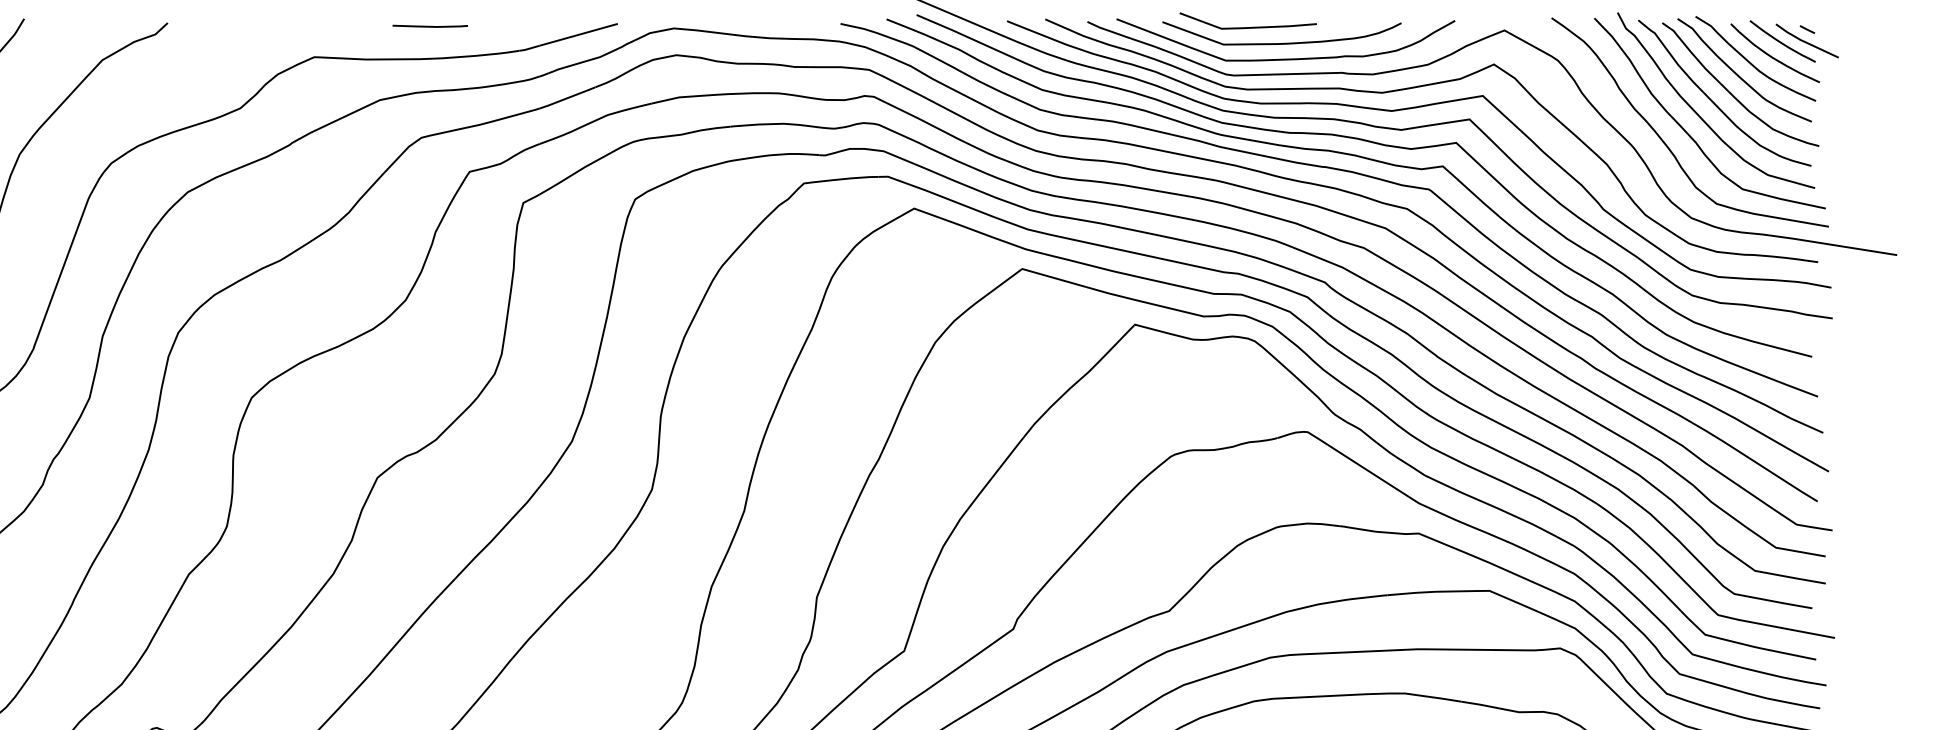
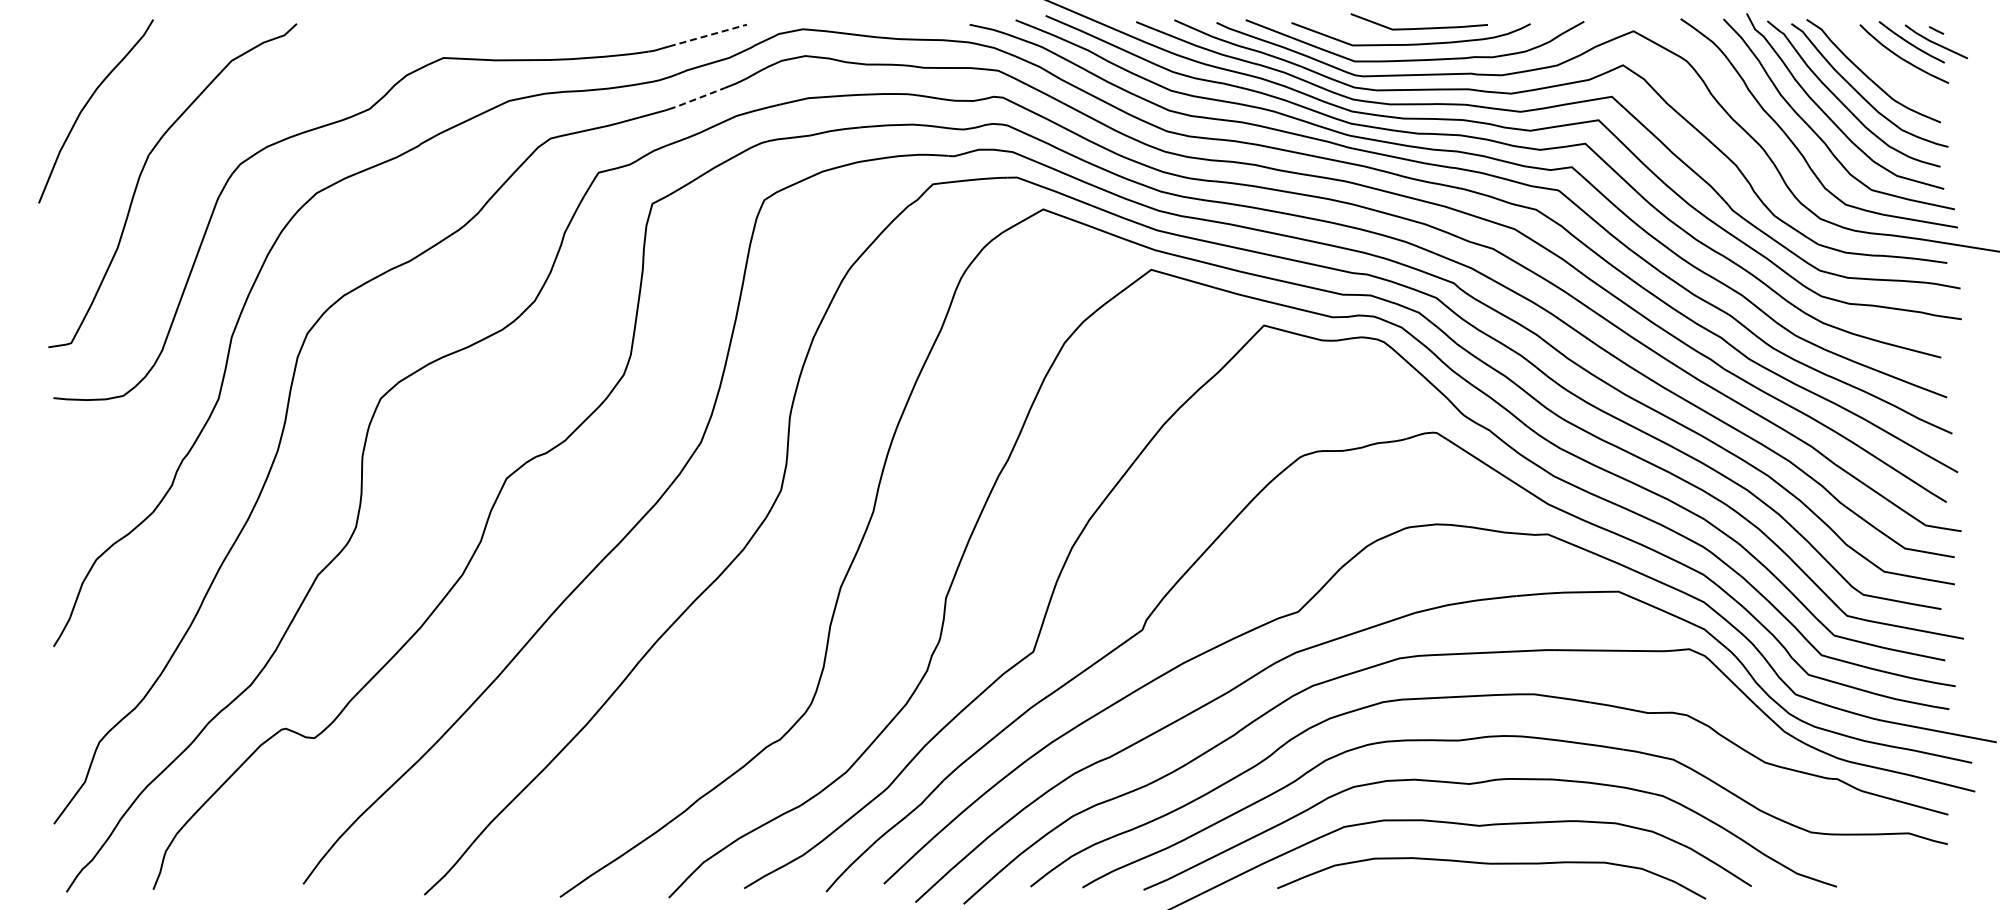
line: (430, 25) -> (559, 26), removed
curve: (1247, 26) -> (1418, 27), moved
line: (578, 34) -> (707, 35), solid -> dashed
curve: (1751, 62) -> (1880, 63), removed
line: (567, 97) -> (696, 98), solid -> dashed

